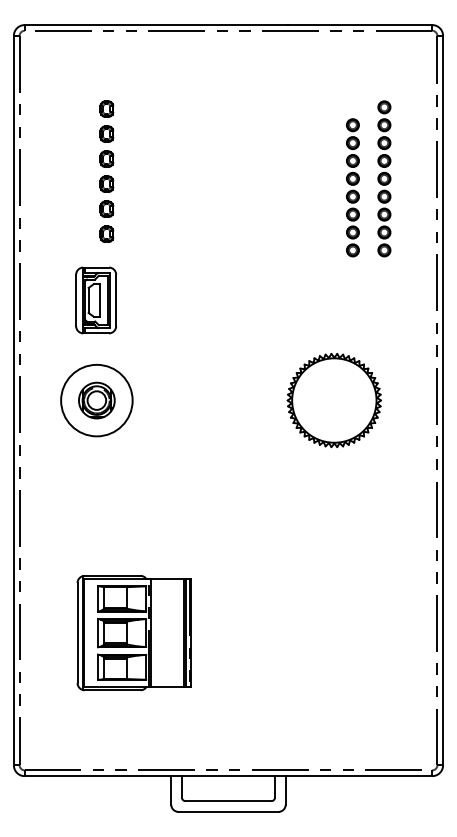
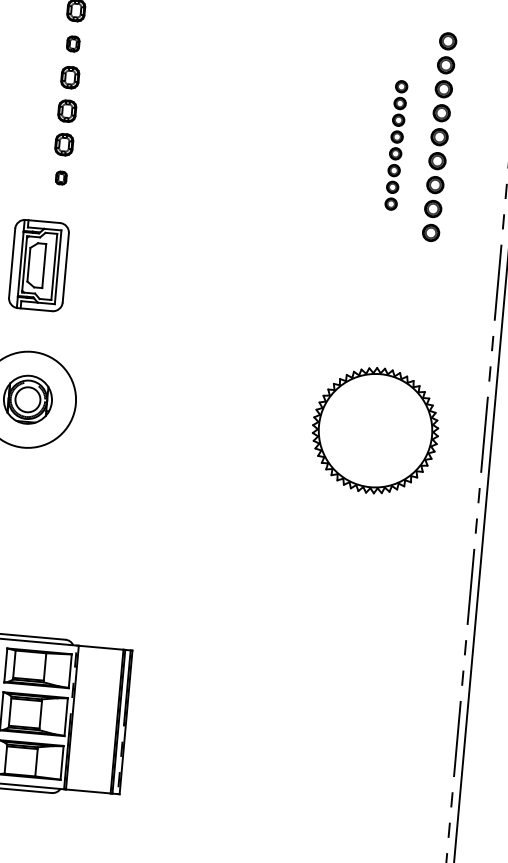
part: (106, 133) -> (72, 43), size x0.7
part: (352, 187) -> (395, 144), size x0.7
part: (106, 233) -> (60, 177), size x0.6
part: (333, 400) -> (374, 430), moved

